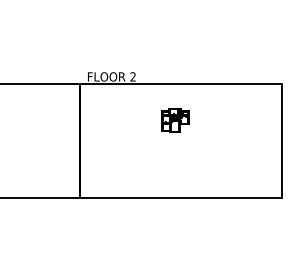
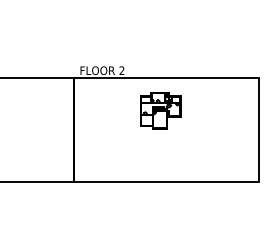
part: (175, 120) -> (160, 110), size x1.67

